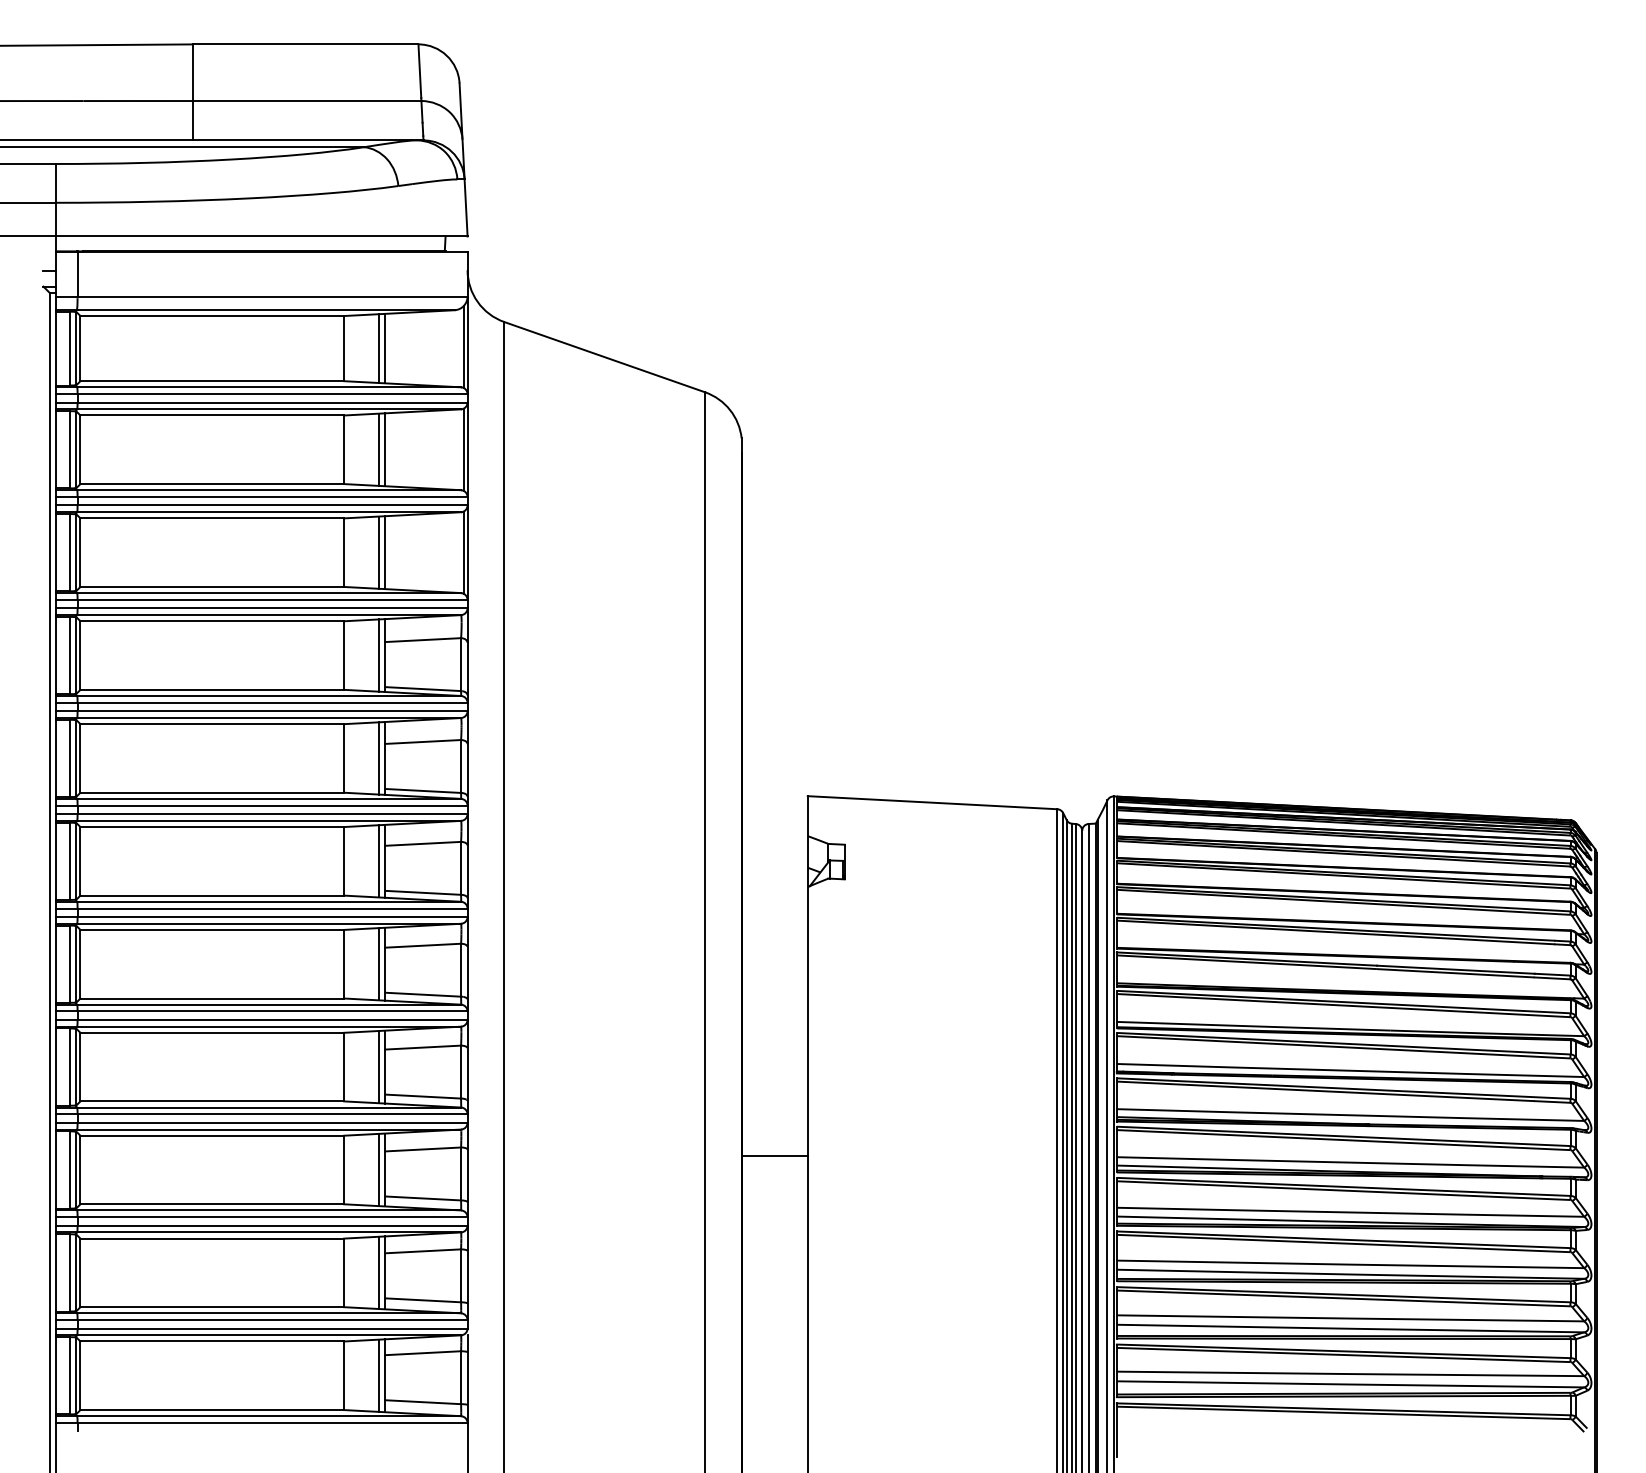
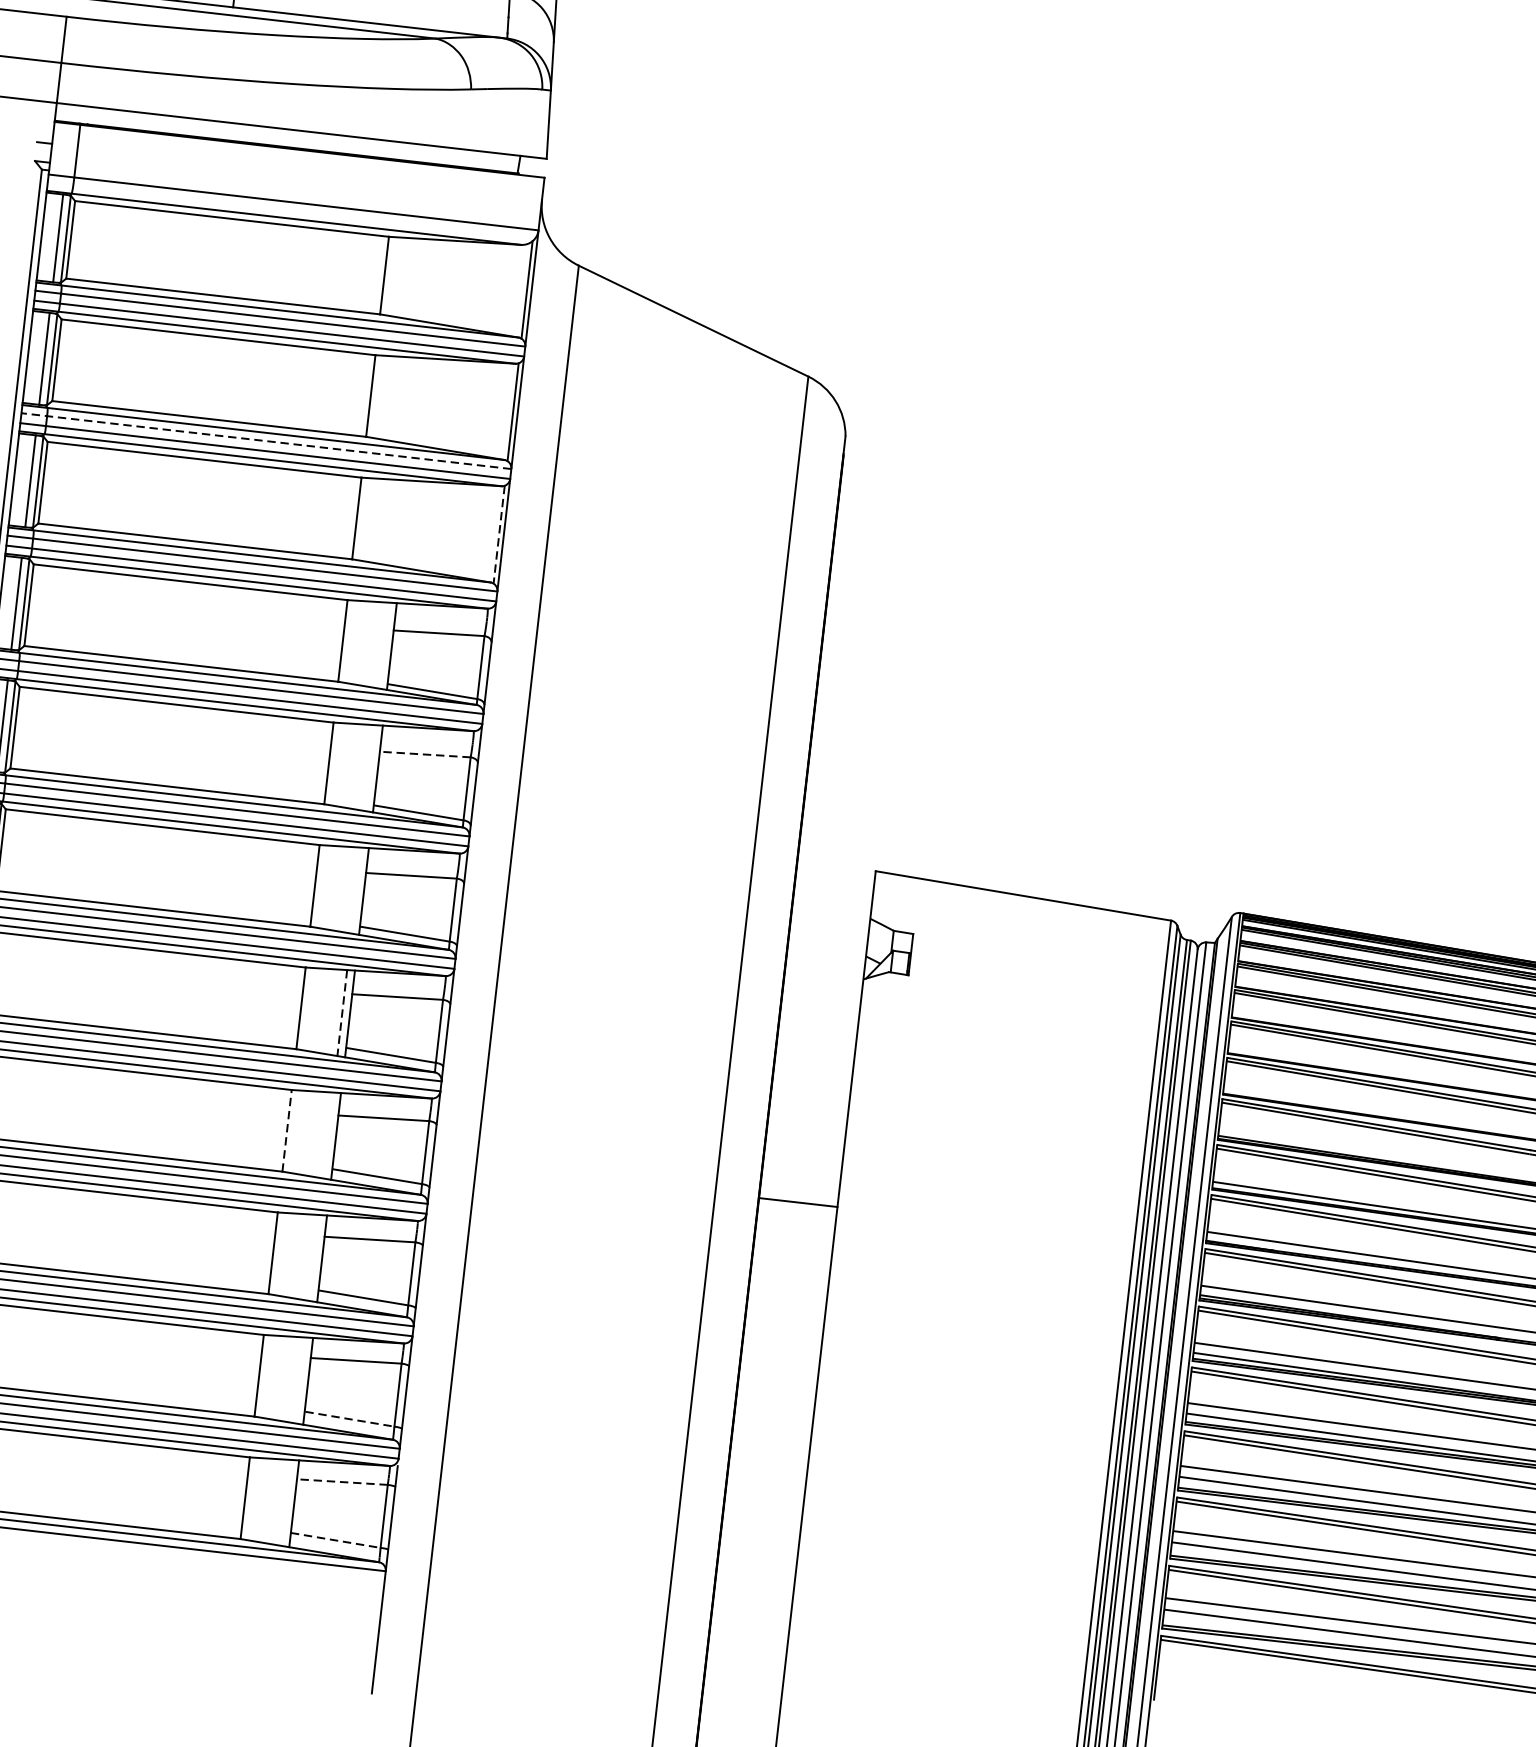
line: (378, 348) -> (425, 280), removed
line: (385, 348) -> (433, 281), removed
line: (378, 449) -> (411, 400), removed
line: (385, 449) -> (420, 401), removed
line: (261, 497) -> (265, 441), solid -> dashed
line: (378, 552) -> (397, 522), removed
line: (385, 552) -> (406, 523), removed
line: (463, 553) -> (498, 535), solid -> dashed
line: (378, 655) -> (383, 645), removed
line: (423, 741) -> (425, 754), solid -> dashed
line: (378, 758) -> (369, 768), removed
line: (378, 861) -> (355, 890), removed
line: (378, 964) -> (341, 1013), solid -> dashed
line: (344, 1066) -> (287, 1130), solid -> dashed
line: (378, 1067) -> (327, 1135), removed
line: (774, 1156) -> (797, 1202), moved
line: (378, 1169) -> (314, 1257), removed
line: (378, 1272) -> (300, 1379), removed
line: (423, 1300) -> (349, 1419), solid -> dashed
line: (423, 1353) -> (342, 1482), solid -> dashed
line: (378, 1375) -> (286, 1502), removed
line: (423, 1402) -> (336, 1540), solid -> dashed

